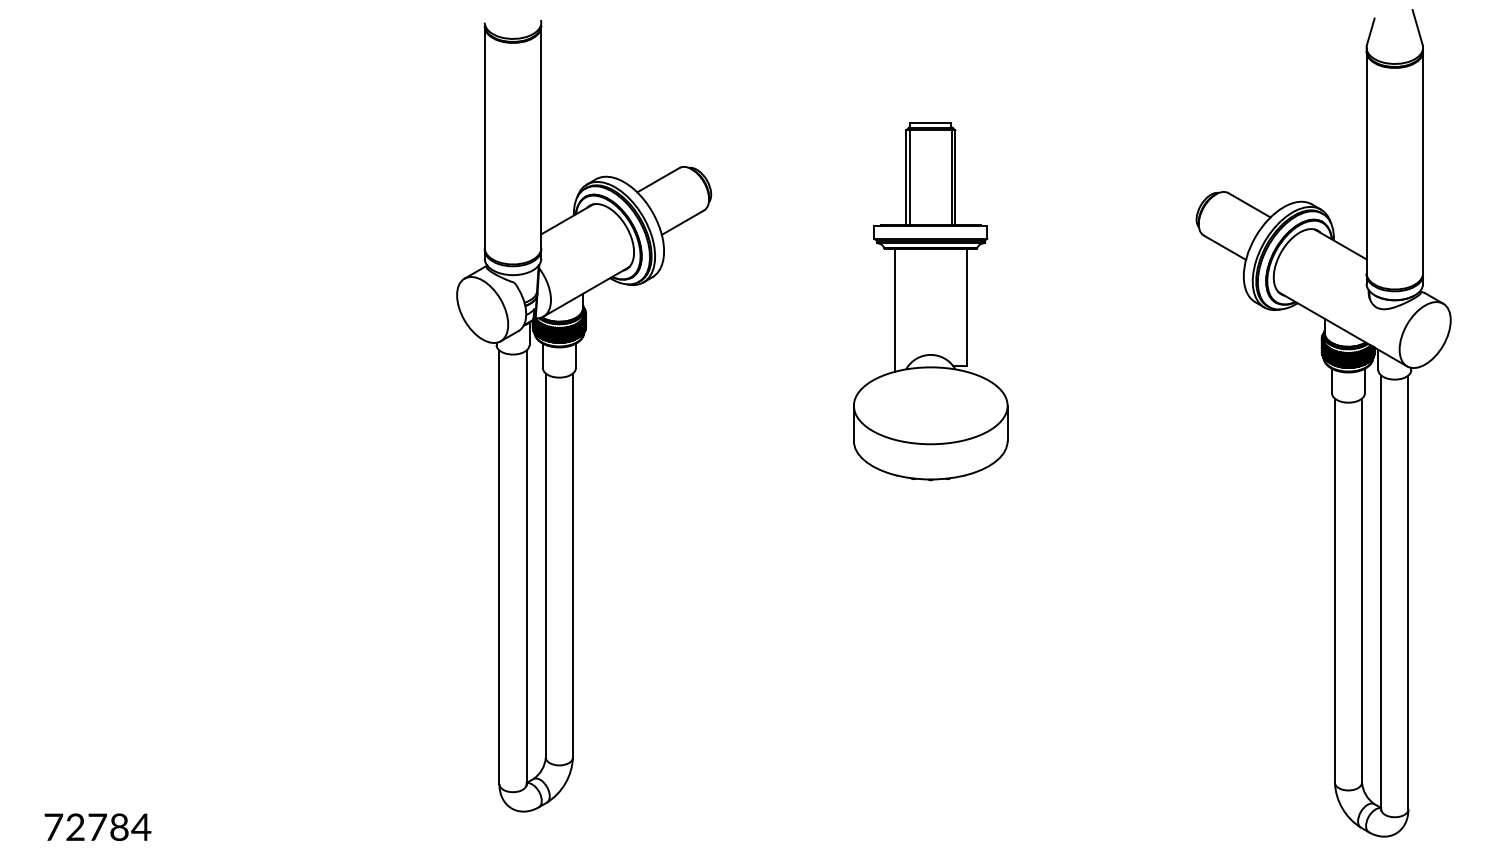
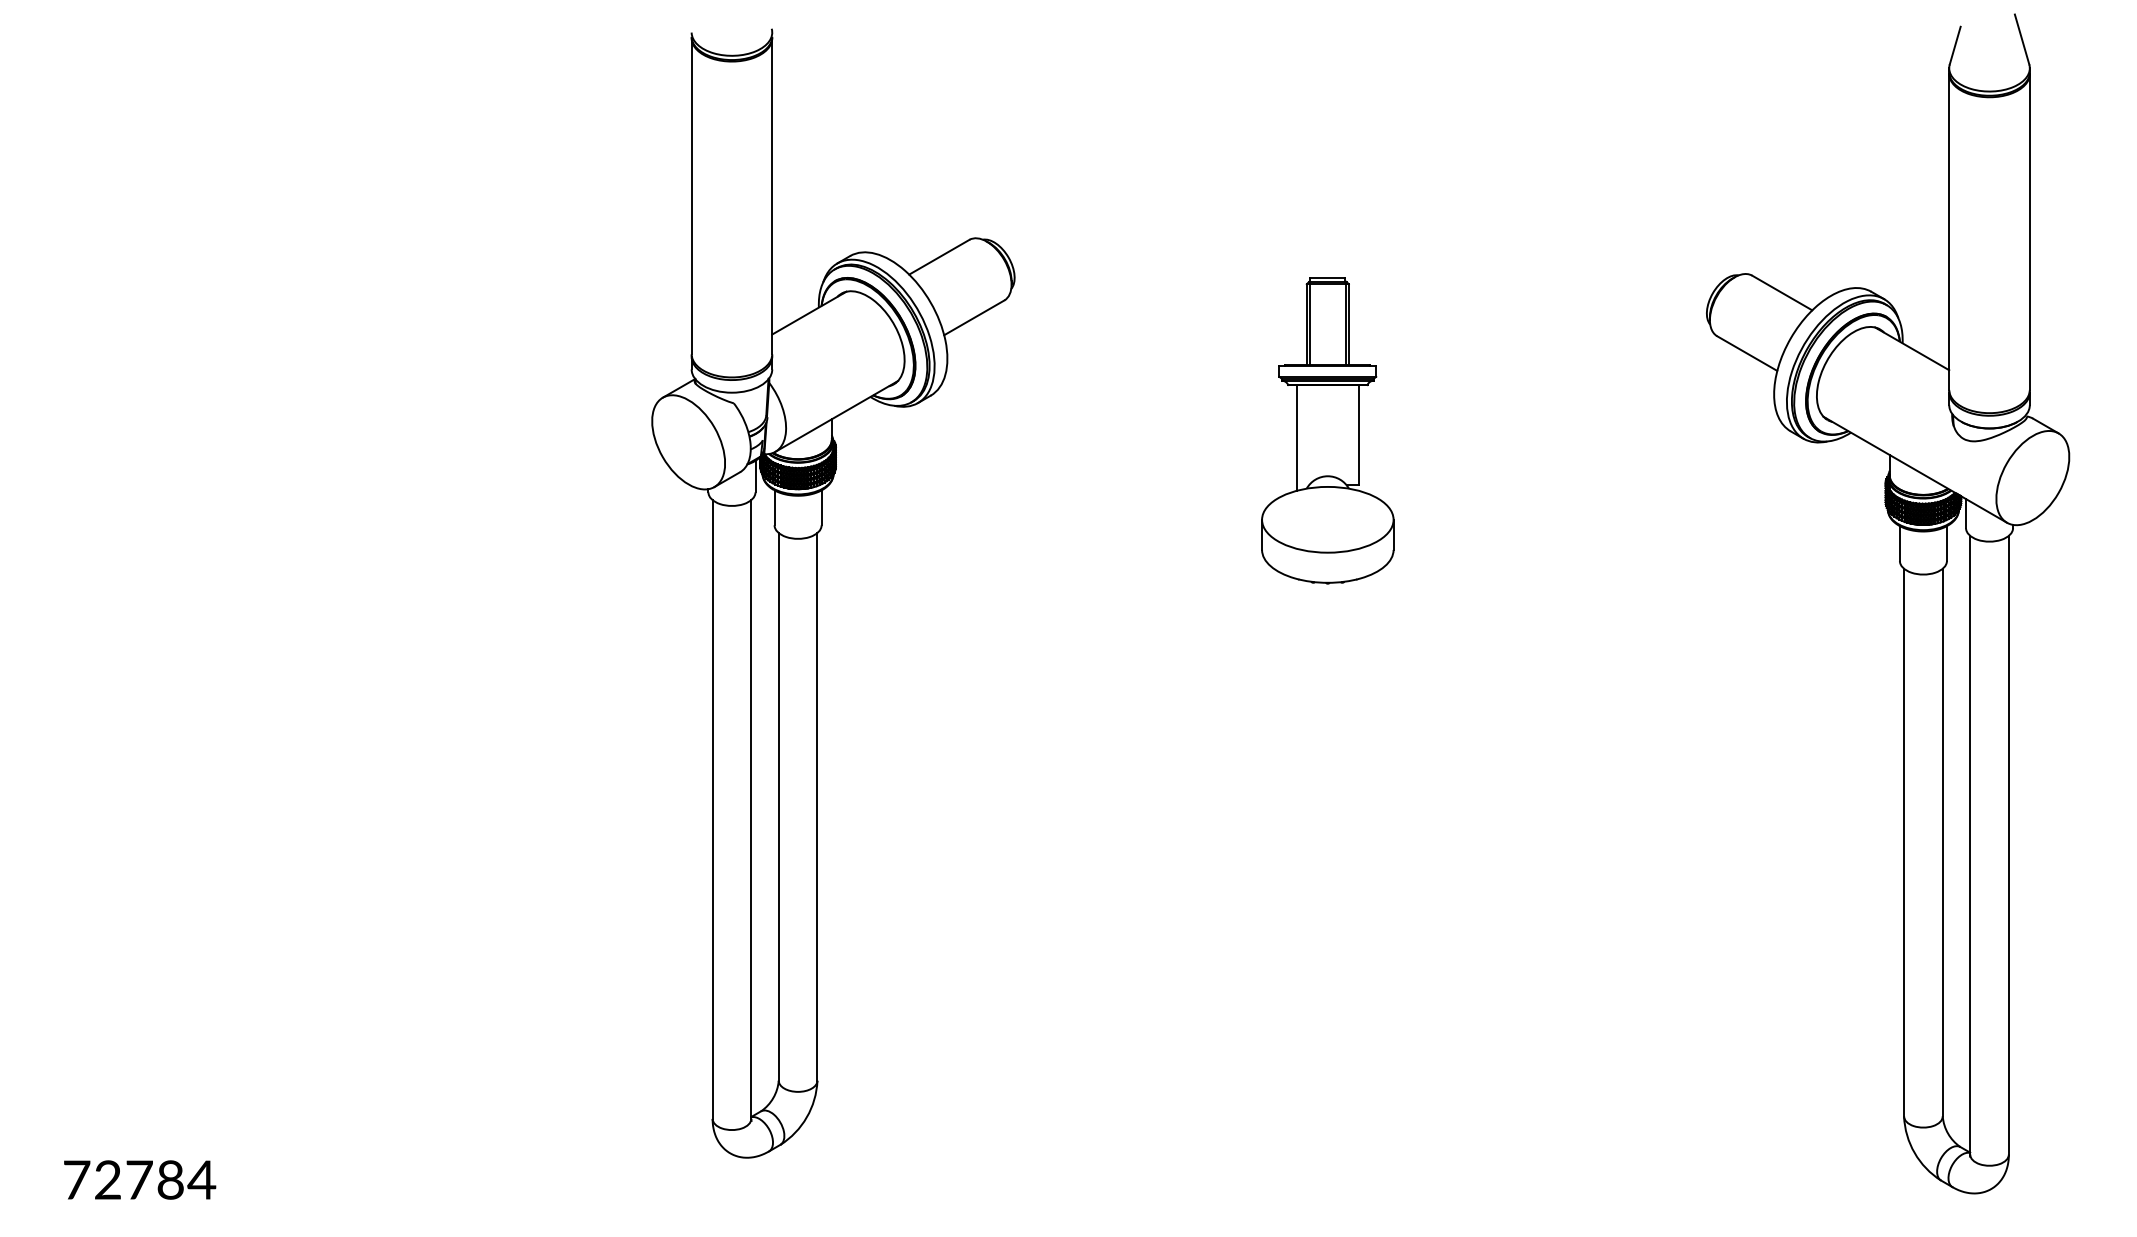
part: (930, 301) -> (1327, 430), size x0.6

